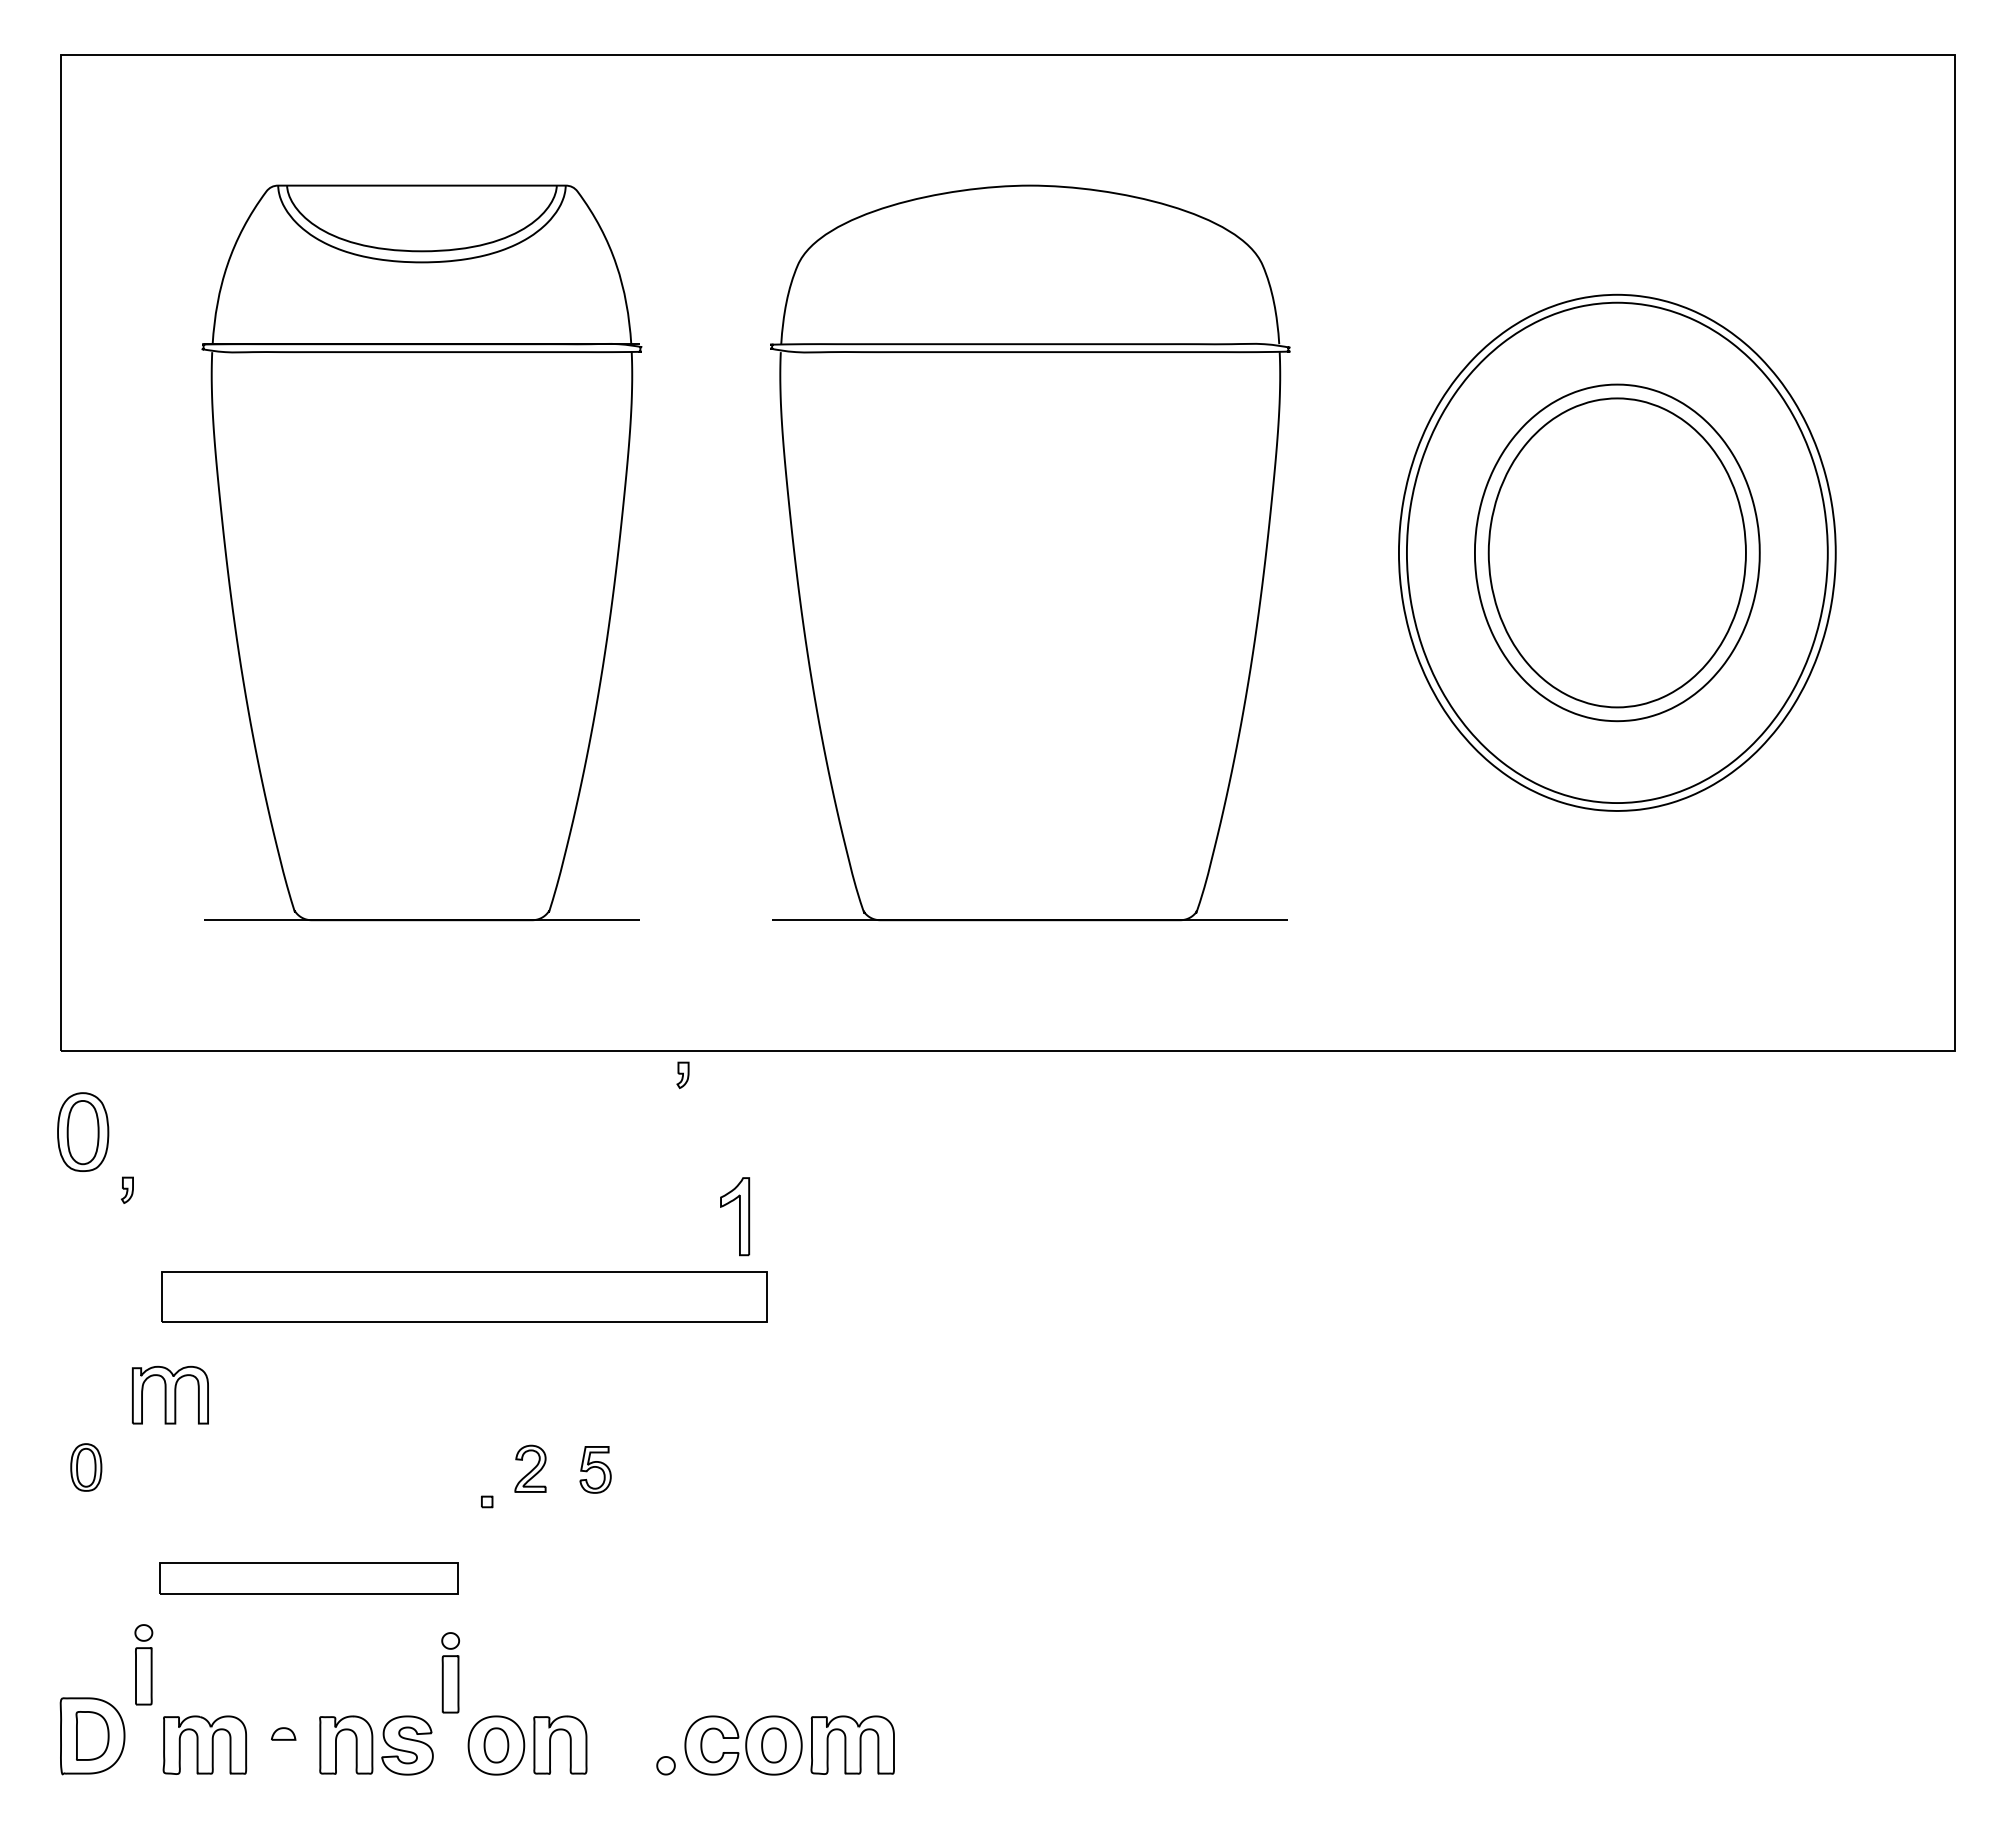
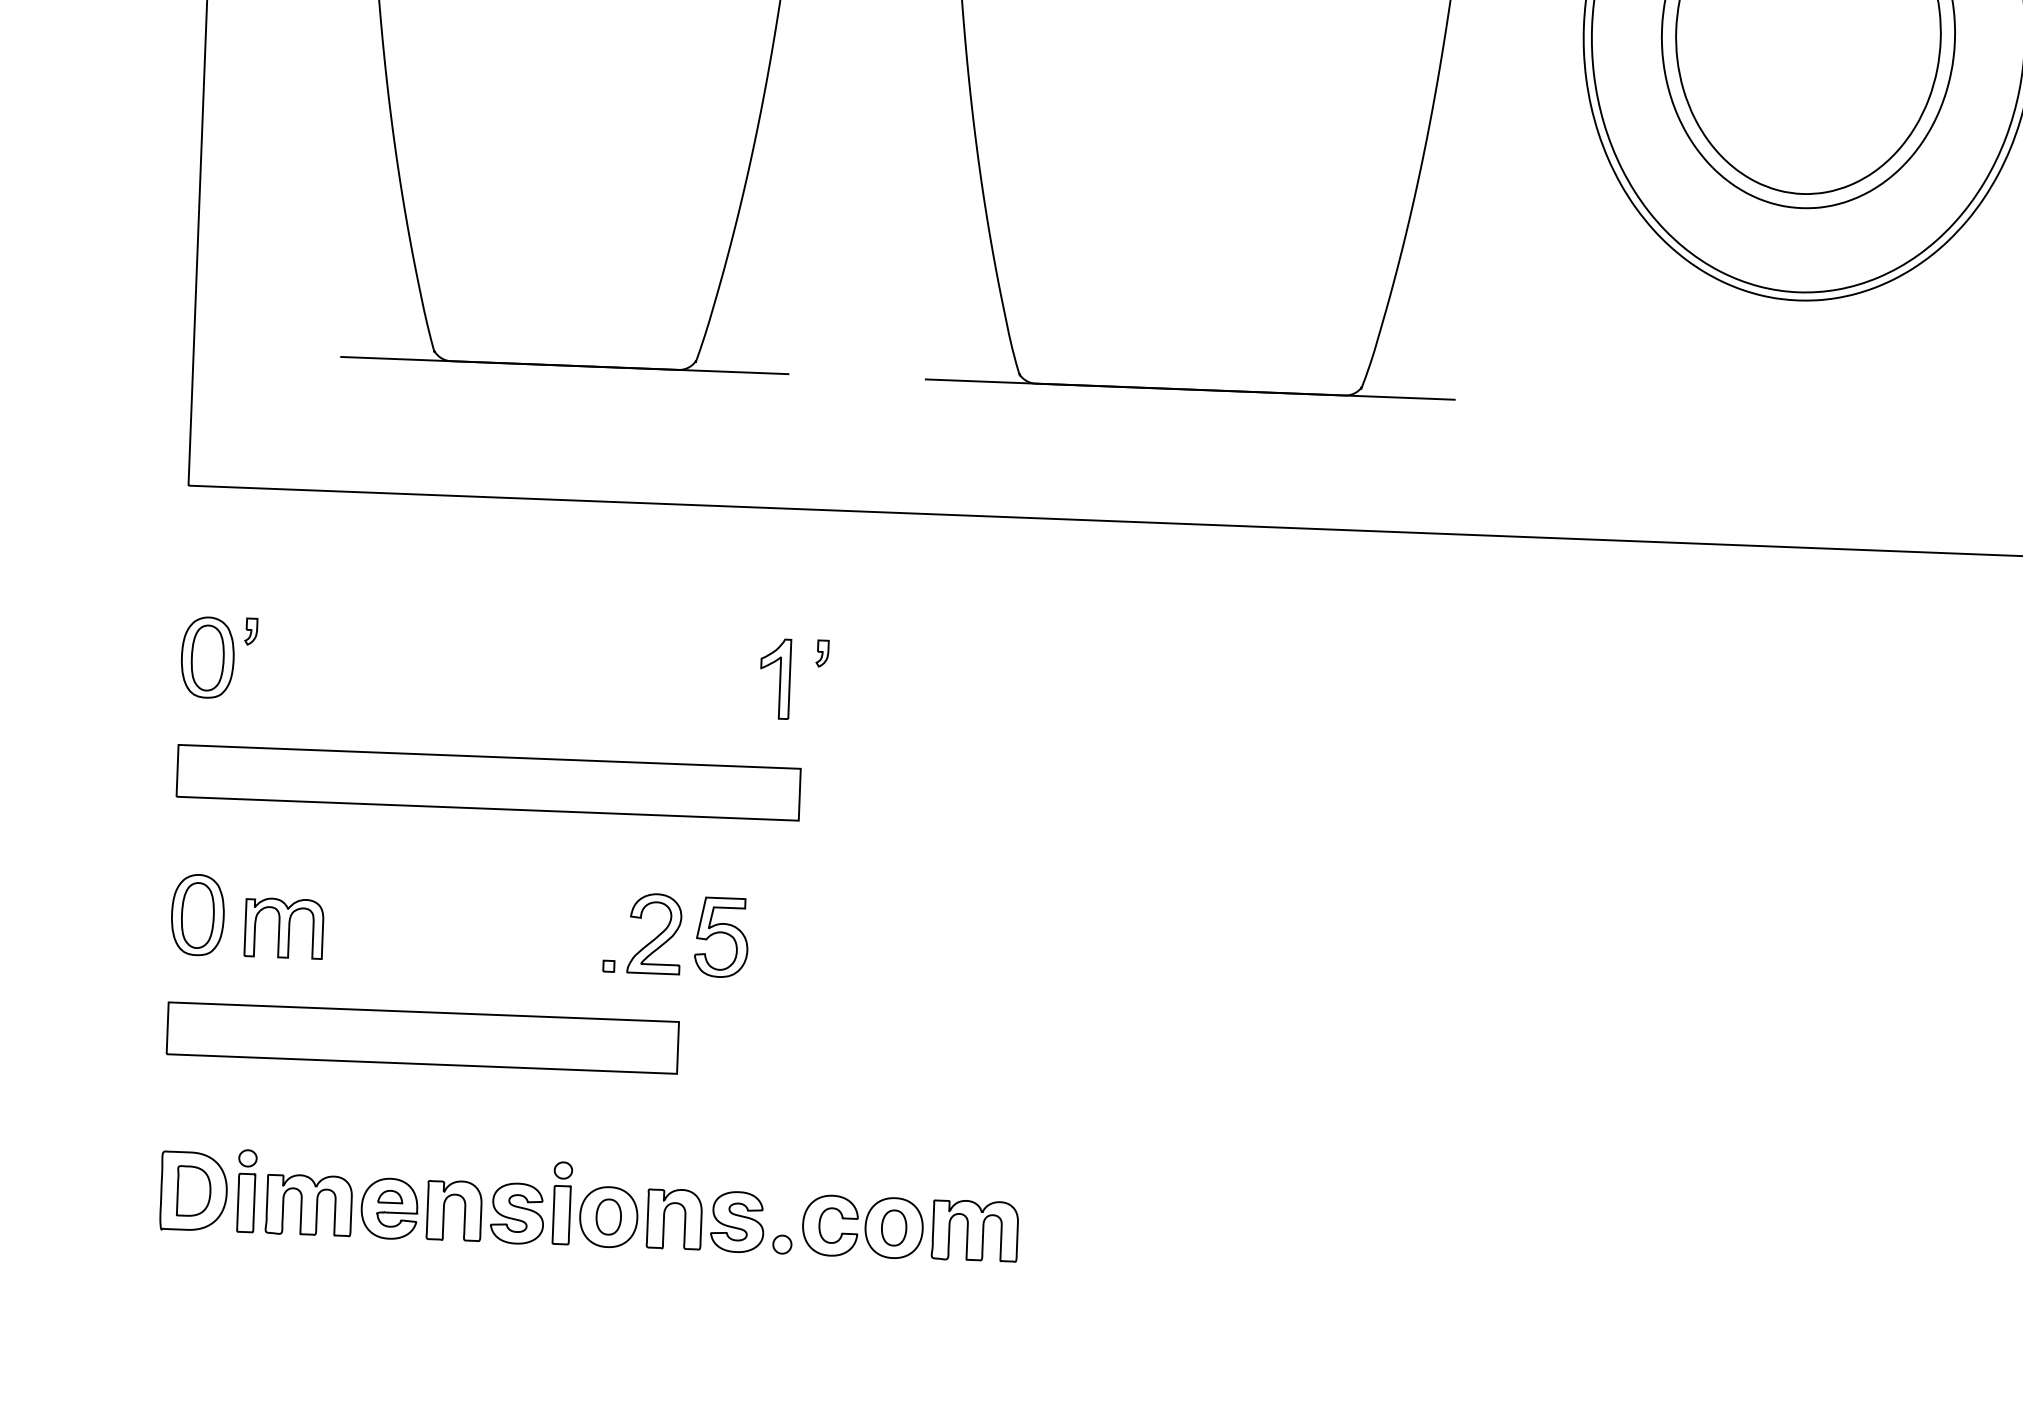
part: (682, 1074) -> (822, 652), moved
part: (83, 1131) -> (208, 656), moved
part: (735, 1216) -> (775, 678), moved
part: (464, 1296) -> (488, 782), moved
part: (170, 1394) -> (284, 927), moved
part: (86, 1467) -> (198, 915), size x1.67
part: (530, 1468) -> (654, 933), size x1.67
part: (595, 1469) -> (721, 937), size x1.67
part: (308, 1578) -> (422, 1037), size x1.67
part: (143, 1664) -> (246, 1190), moved
part: (450, 1672) -> (562, 1202), moved
part: (283, 1745) -> (389, 1208), added
part: (621, 1745) -> (737, 1222), added

